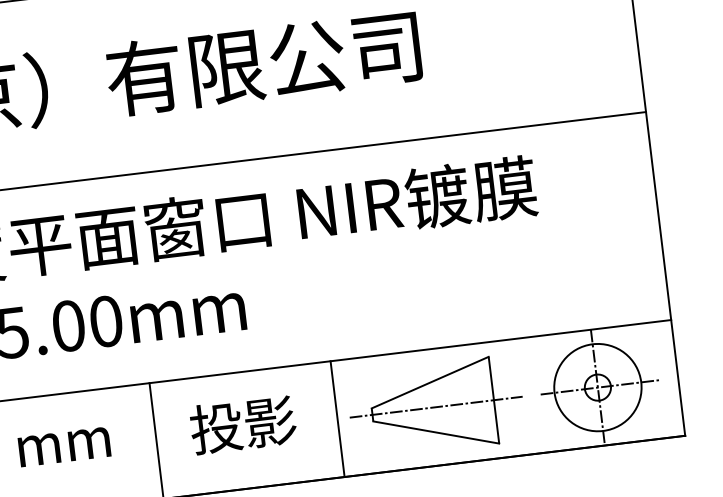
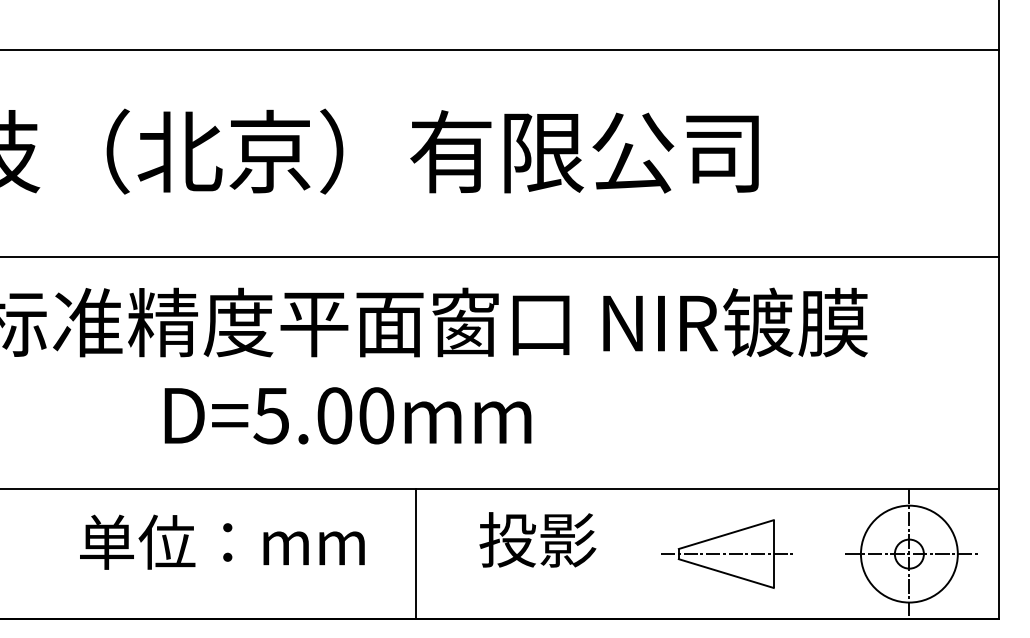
part: (435, 406) -> (728, 553), size x0.7
line: (337, 418) -> (618, 553), removed
text: (242, 424) -> (537, 539), moved

